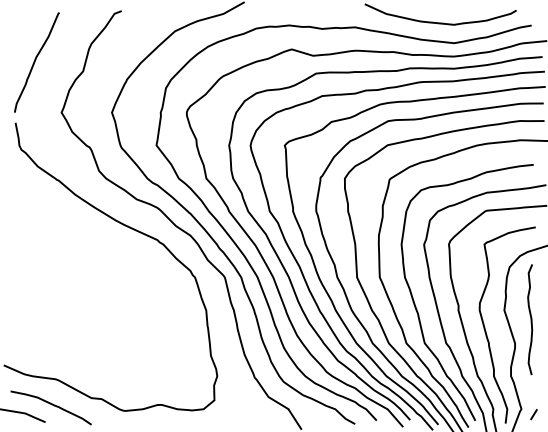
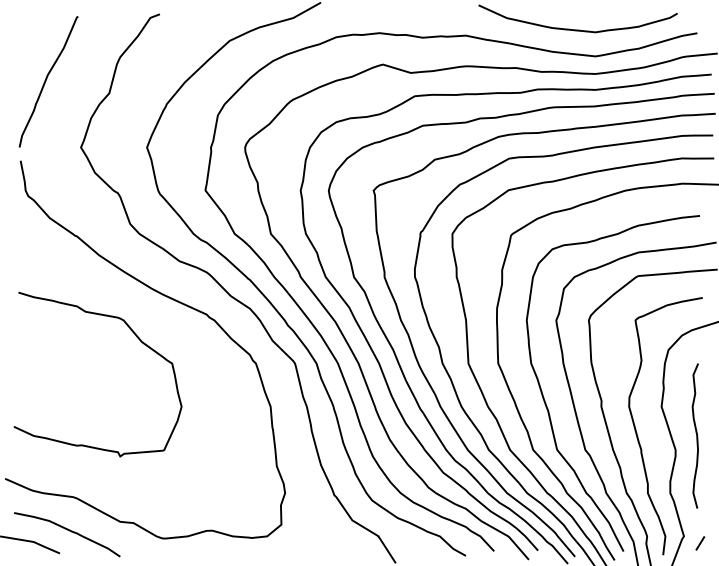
curve: (103, 257) -> (135, 337), added
curve: (530, 319) -> (695, 435), moved

